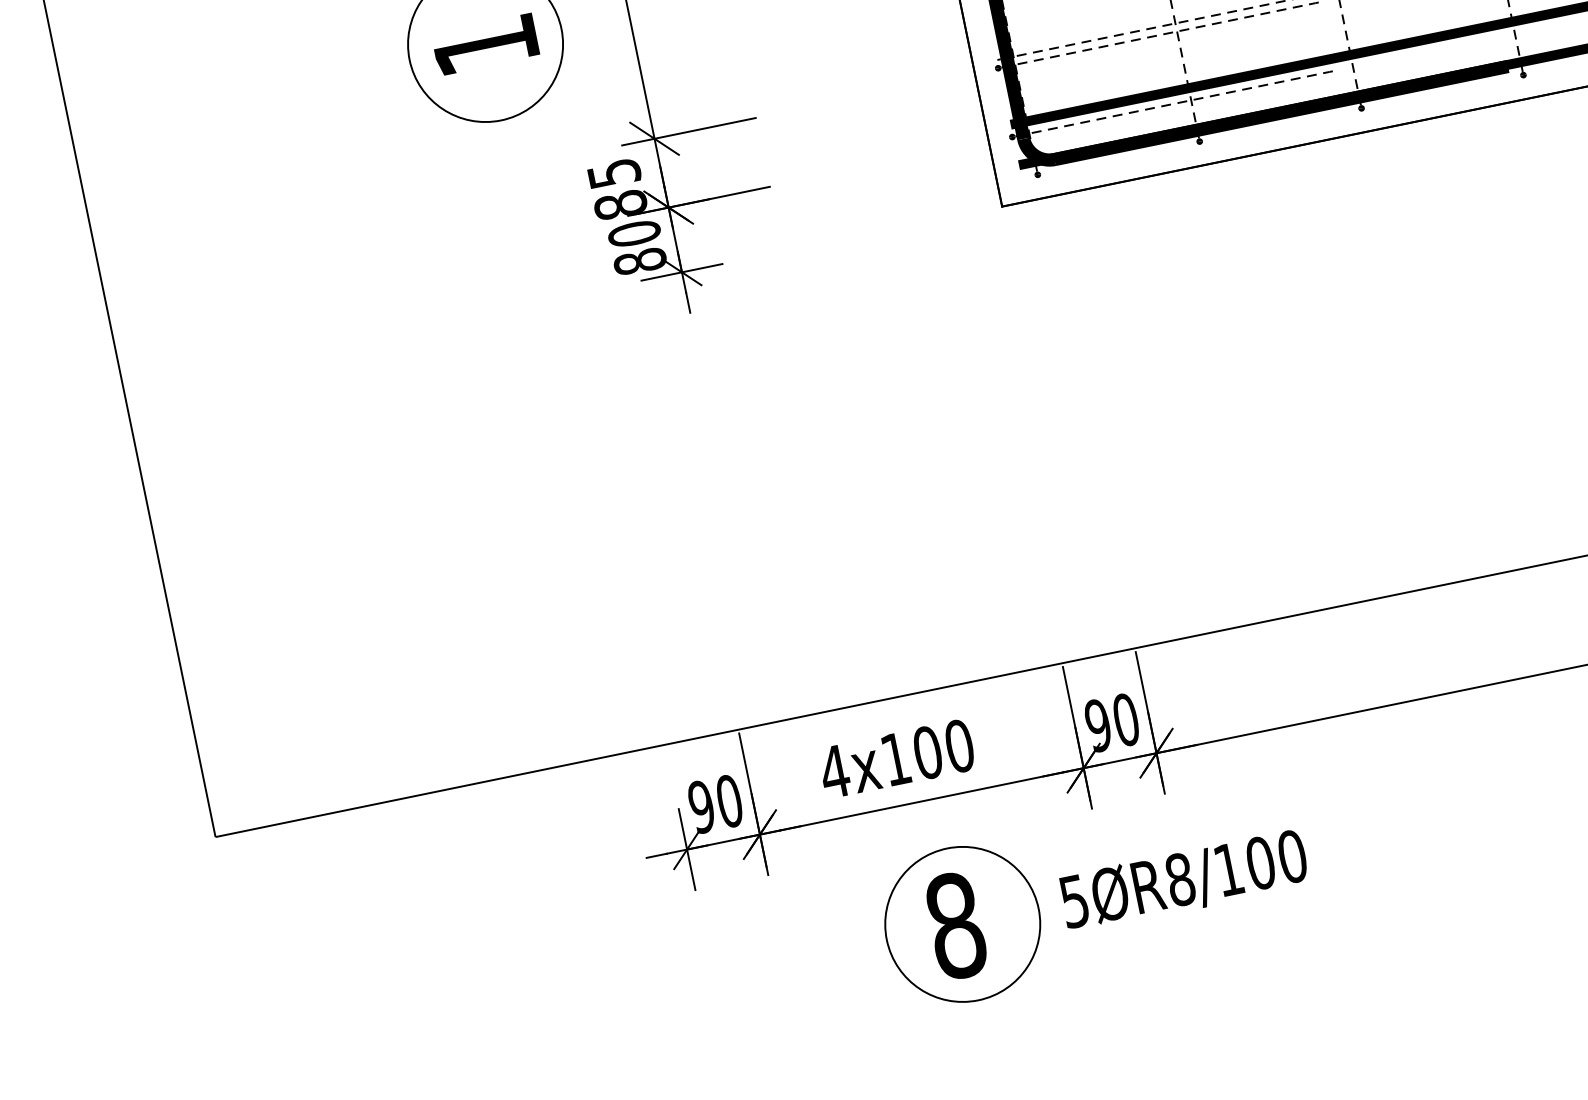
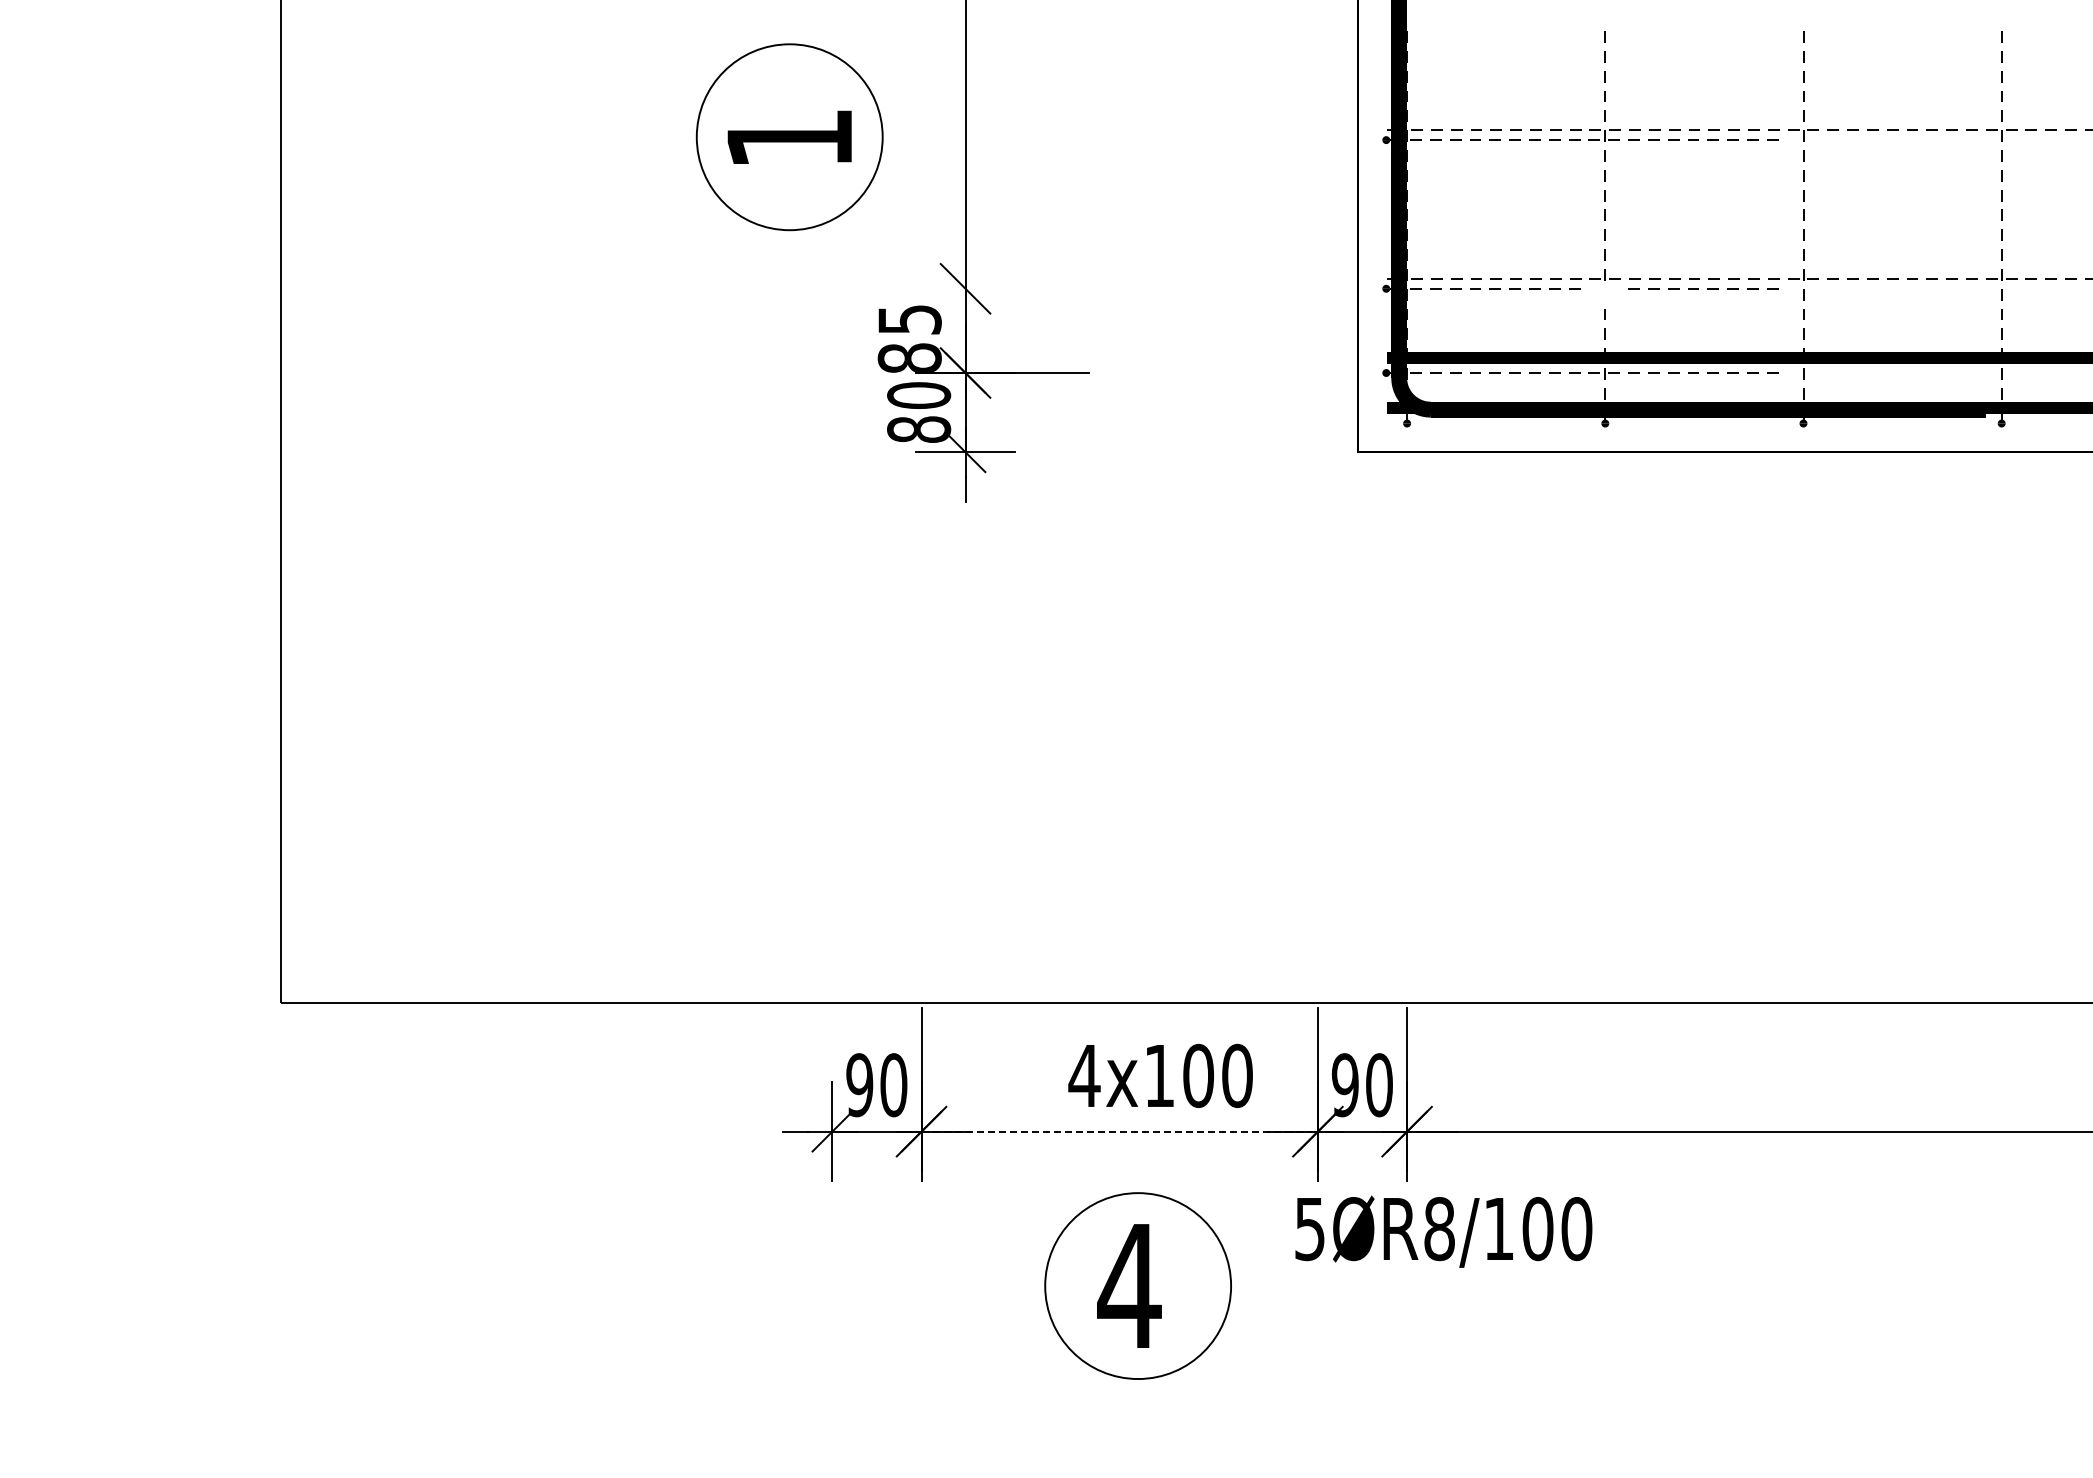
part: (1176, 36) -> (1603, 294), removed
line: (688, 131) -> (1007, 288), removed
text: (896, 758) -> (1160, 1075), moved
line: (922, 801) -> (1120, 1131), solid -> dashed
text: (1183, 881) -> (1443, 1231), moved
text: (955, 926) -> (1129, 1286), 8 -> 4

